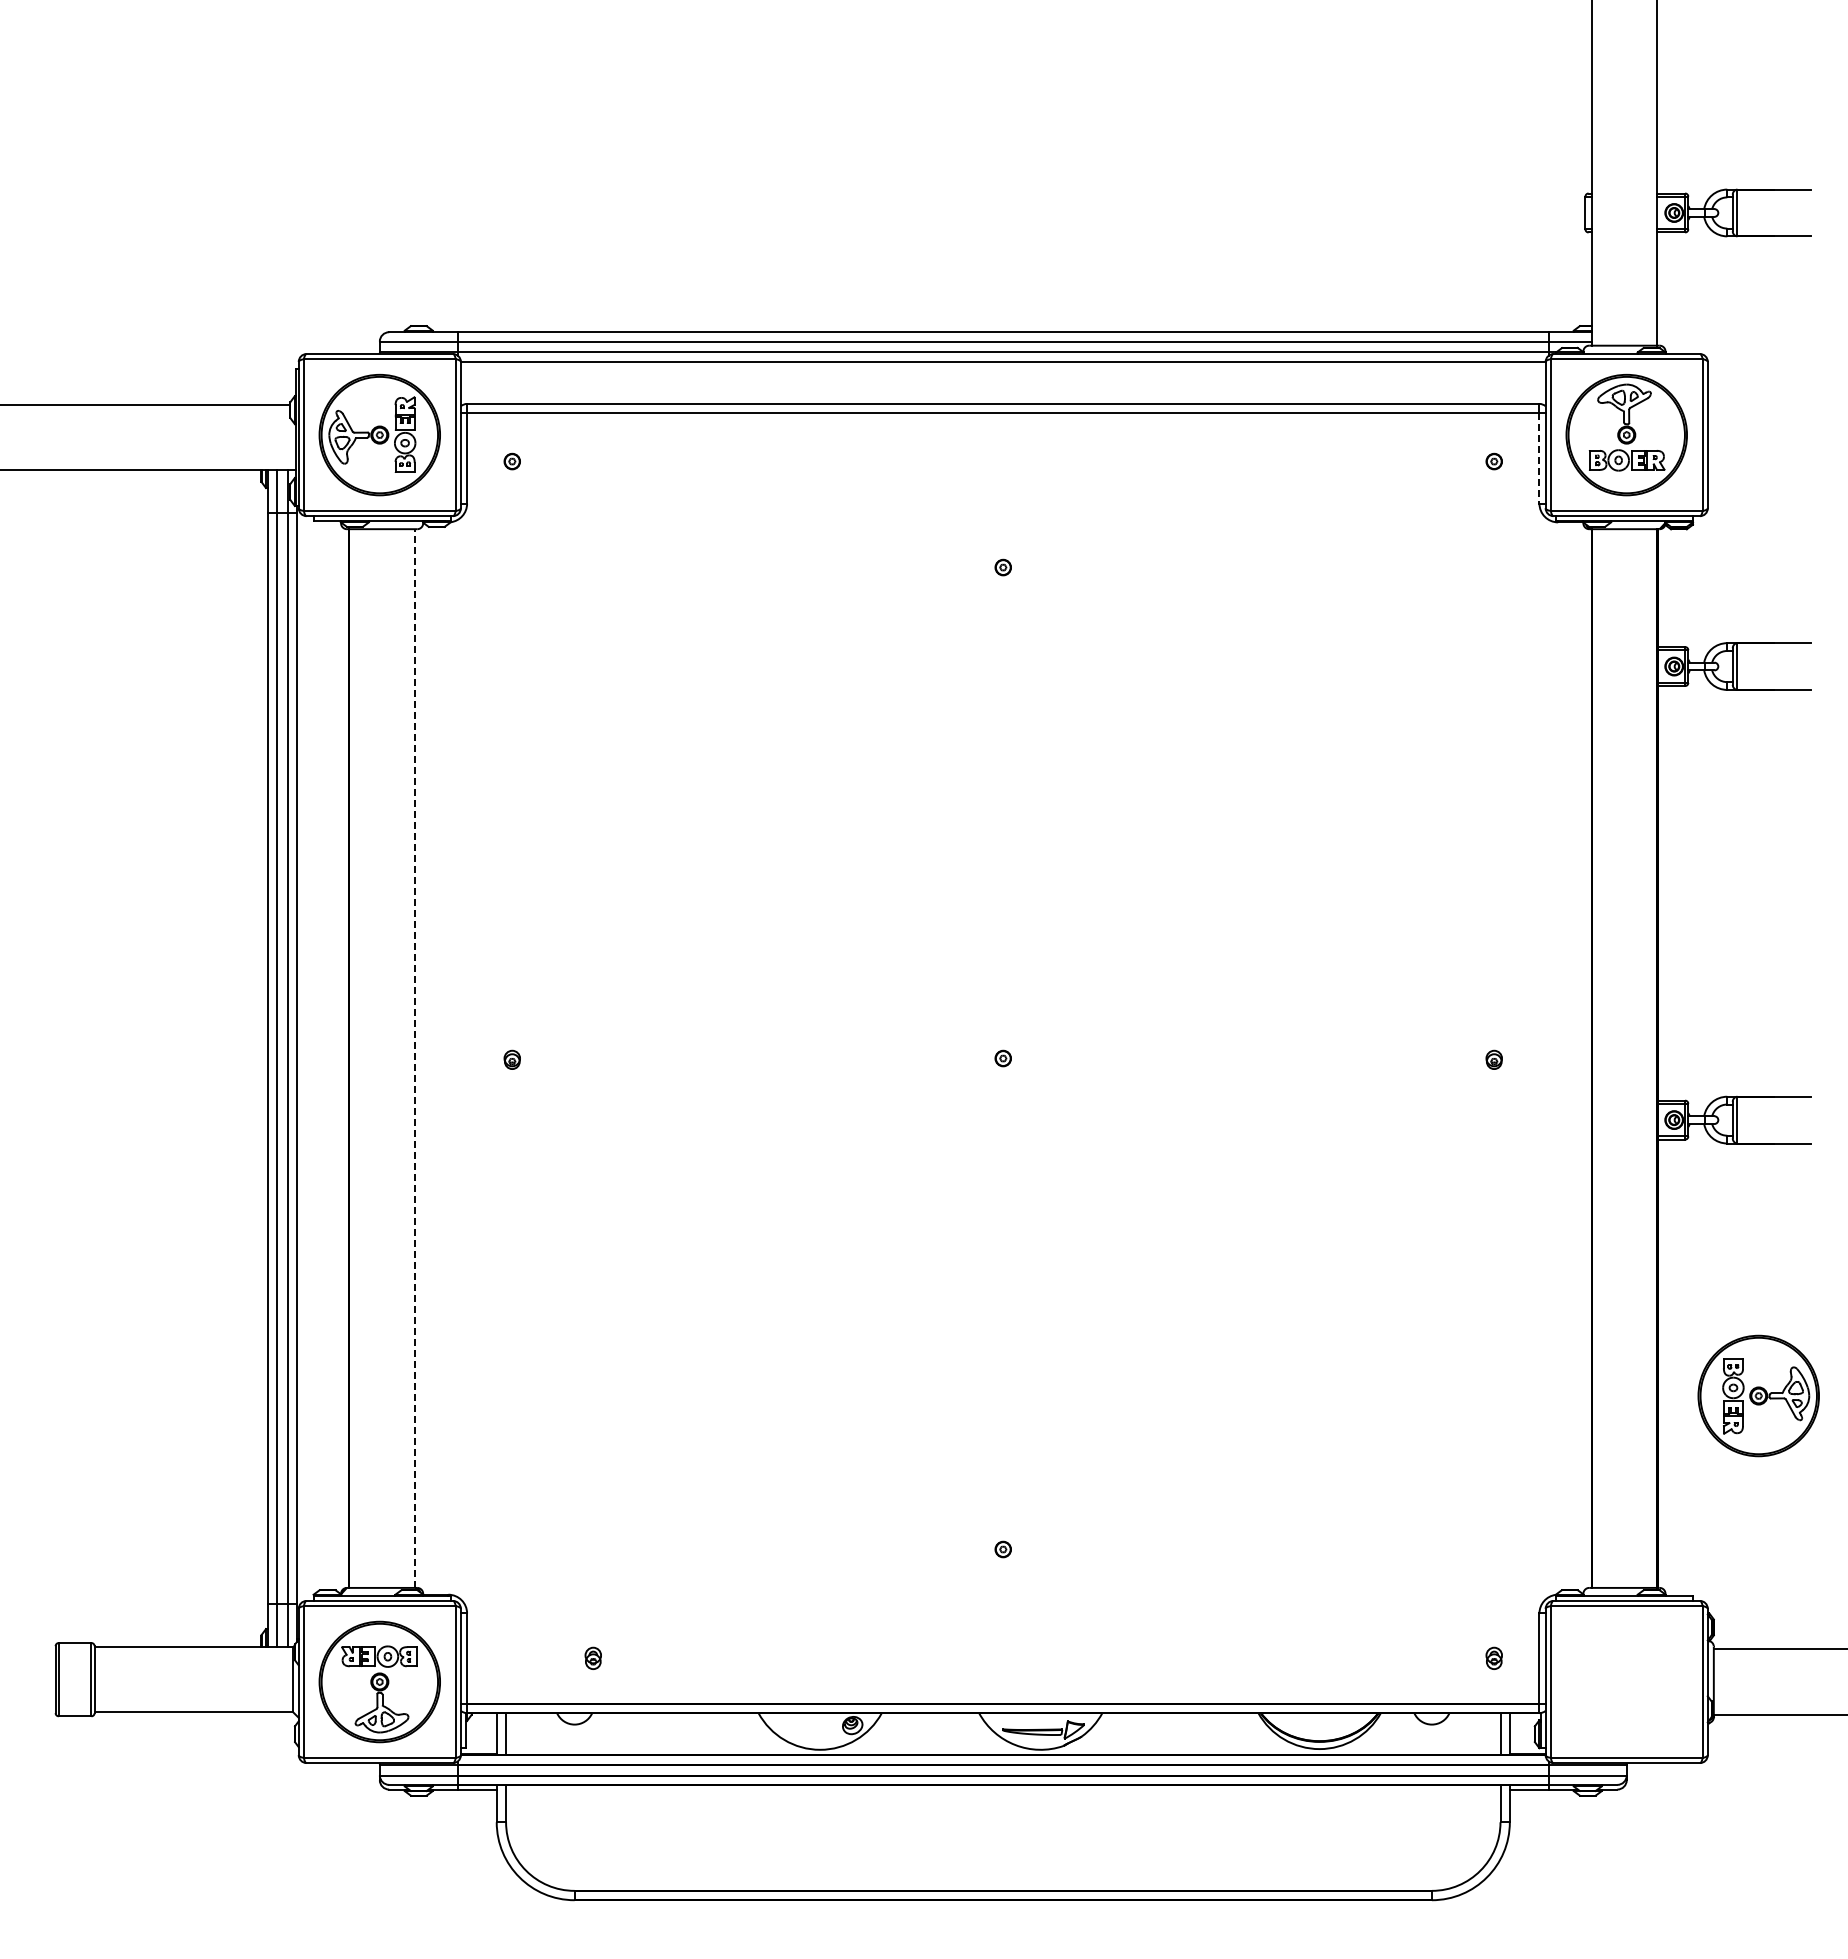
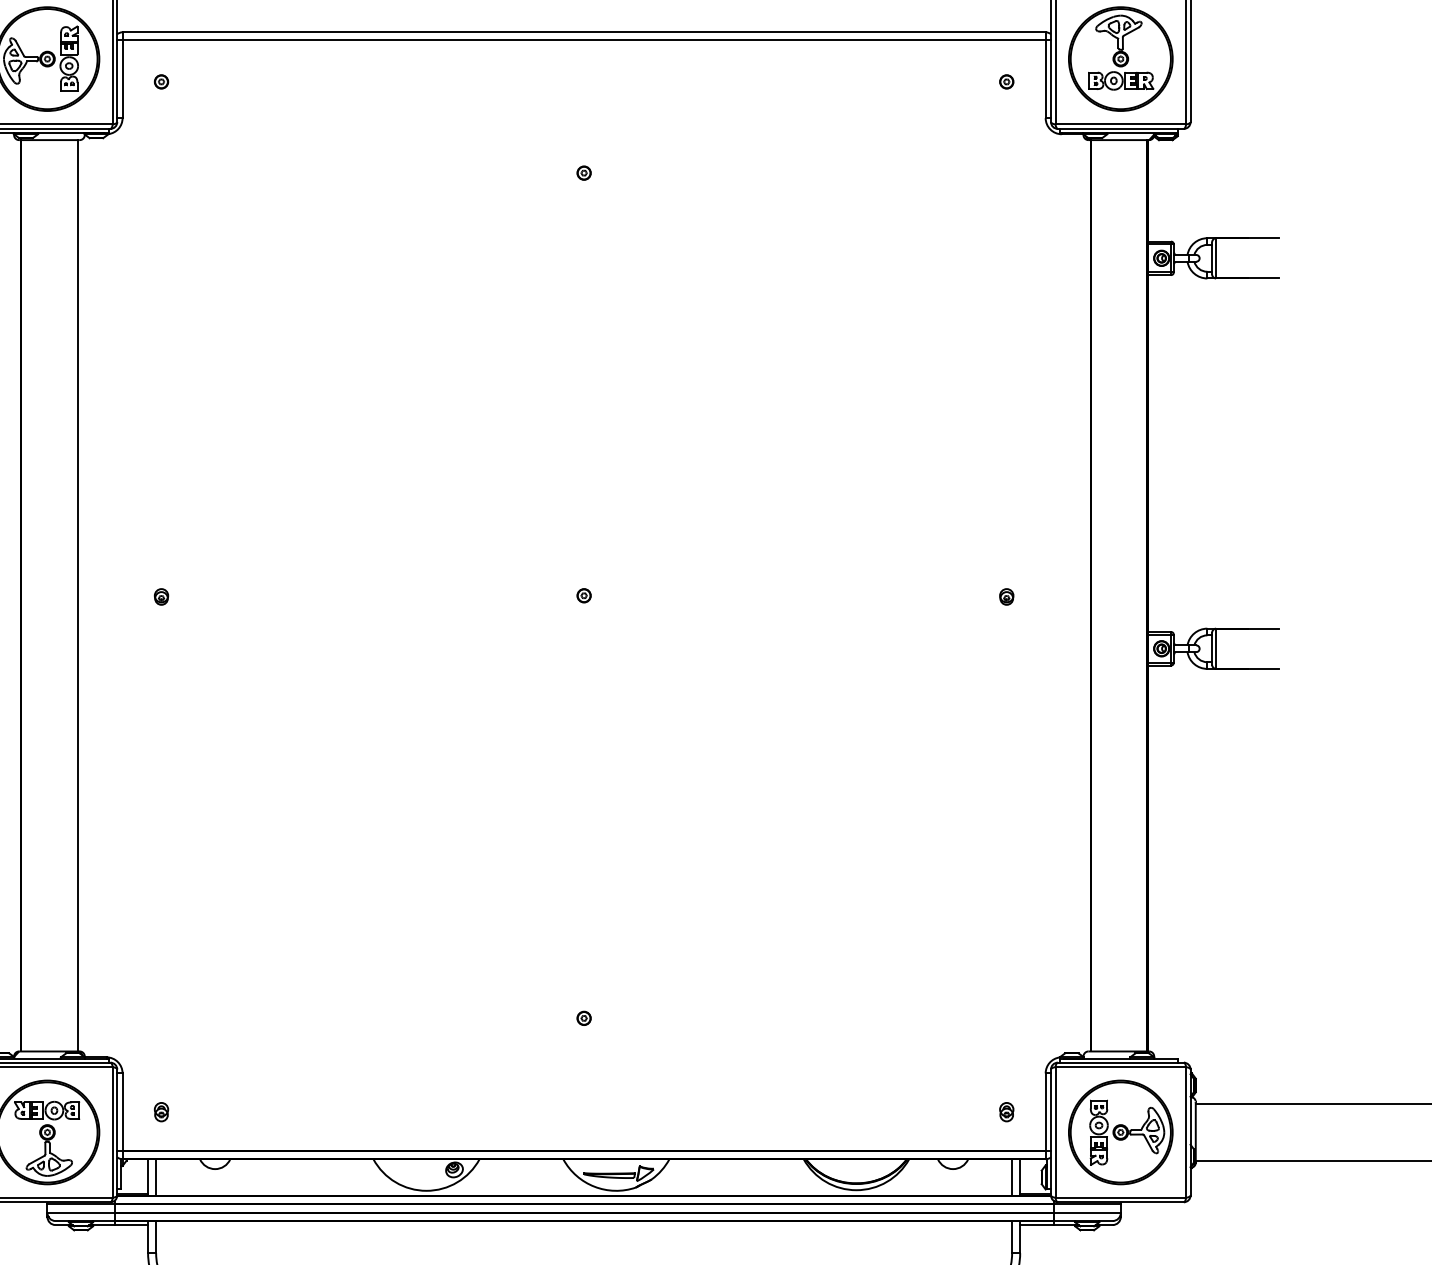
line: (1539, 458) -> (1045, 79), dashed -> solid
line: (414, 1058) -> (77, 595), dashed -> solid
part: (1758, 1395) -> (1120, 1132), moved
part: (592, 1657) -> (160, 1111), moved

